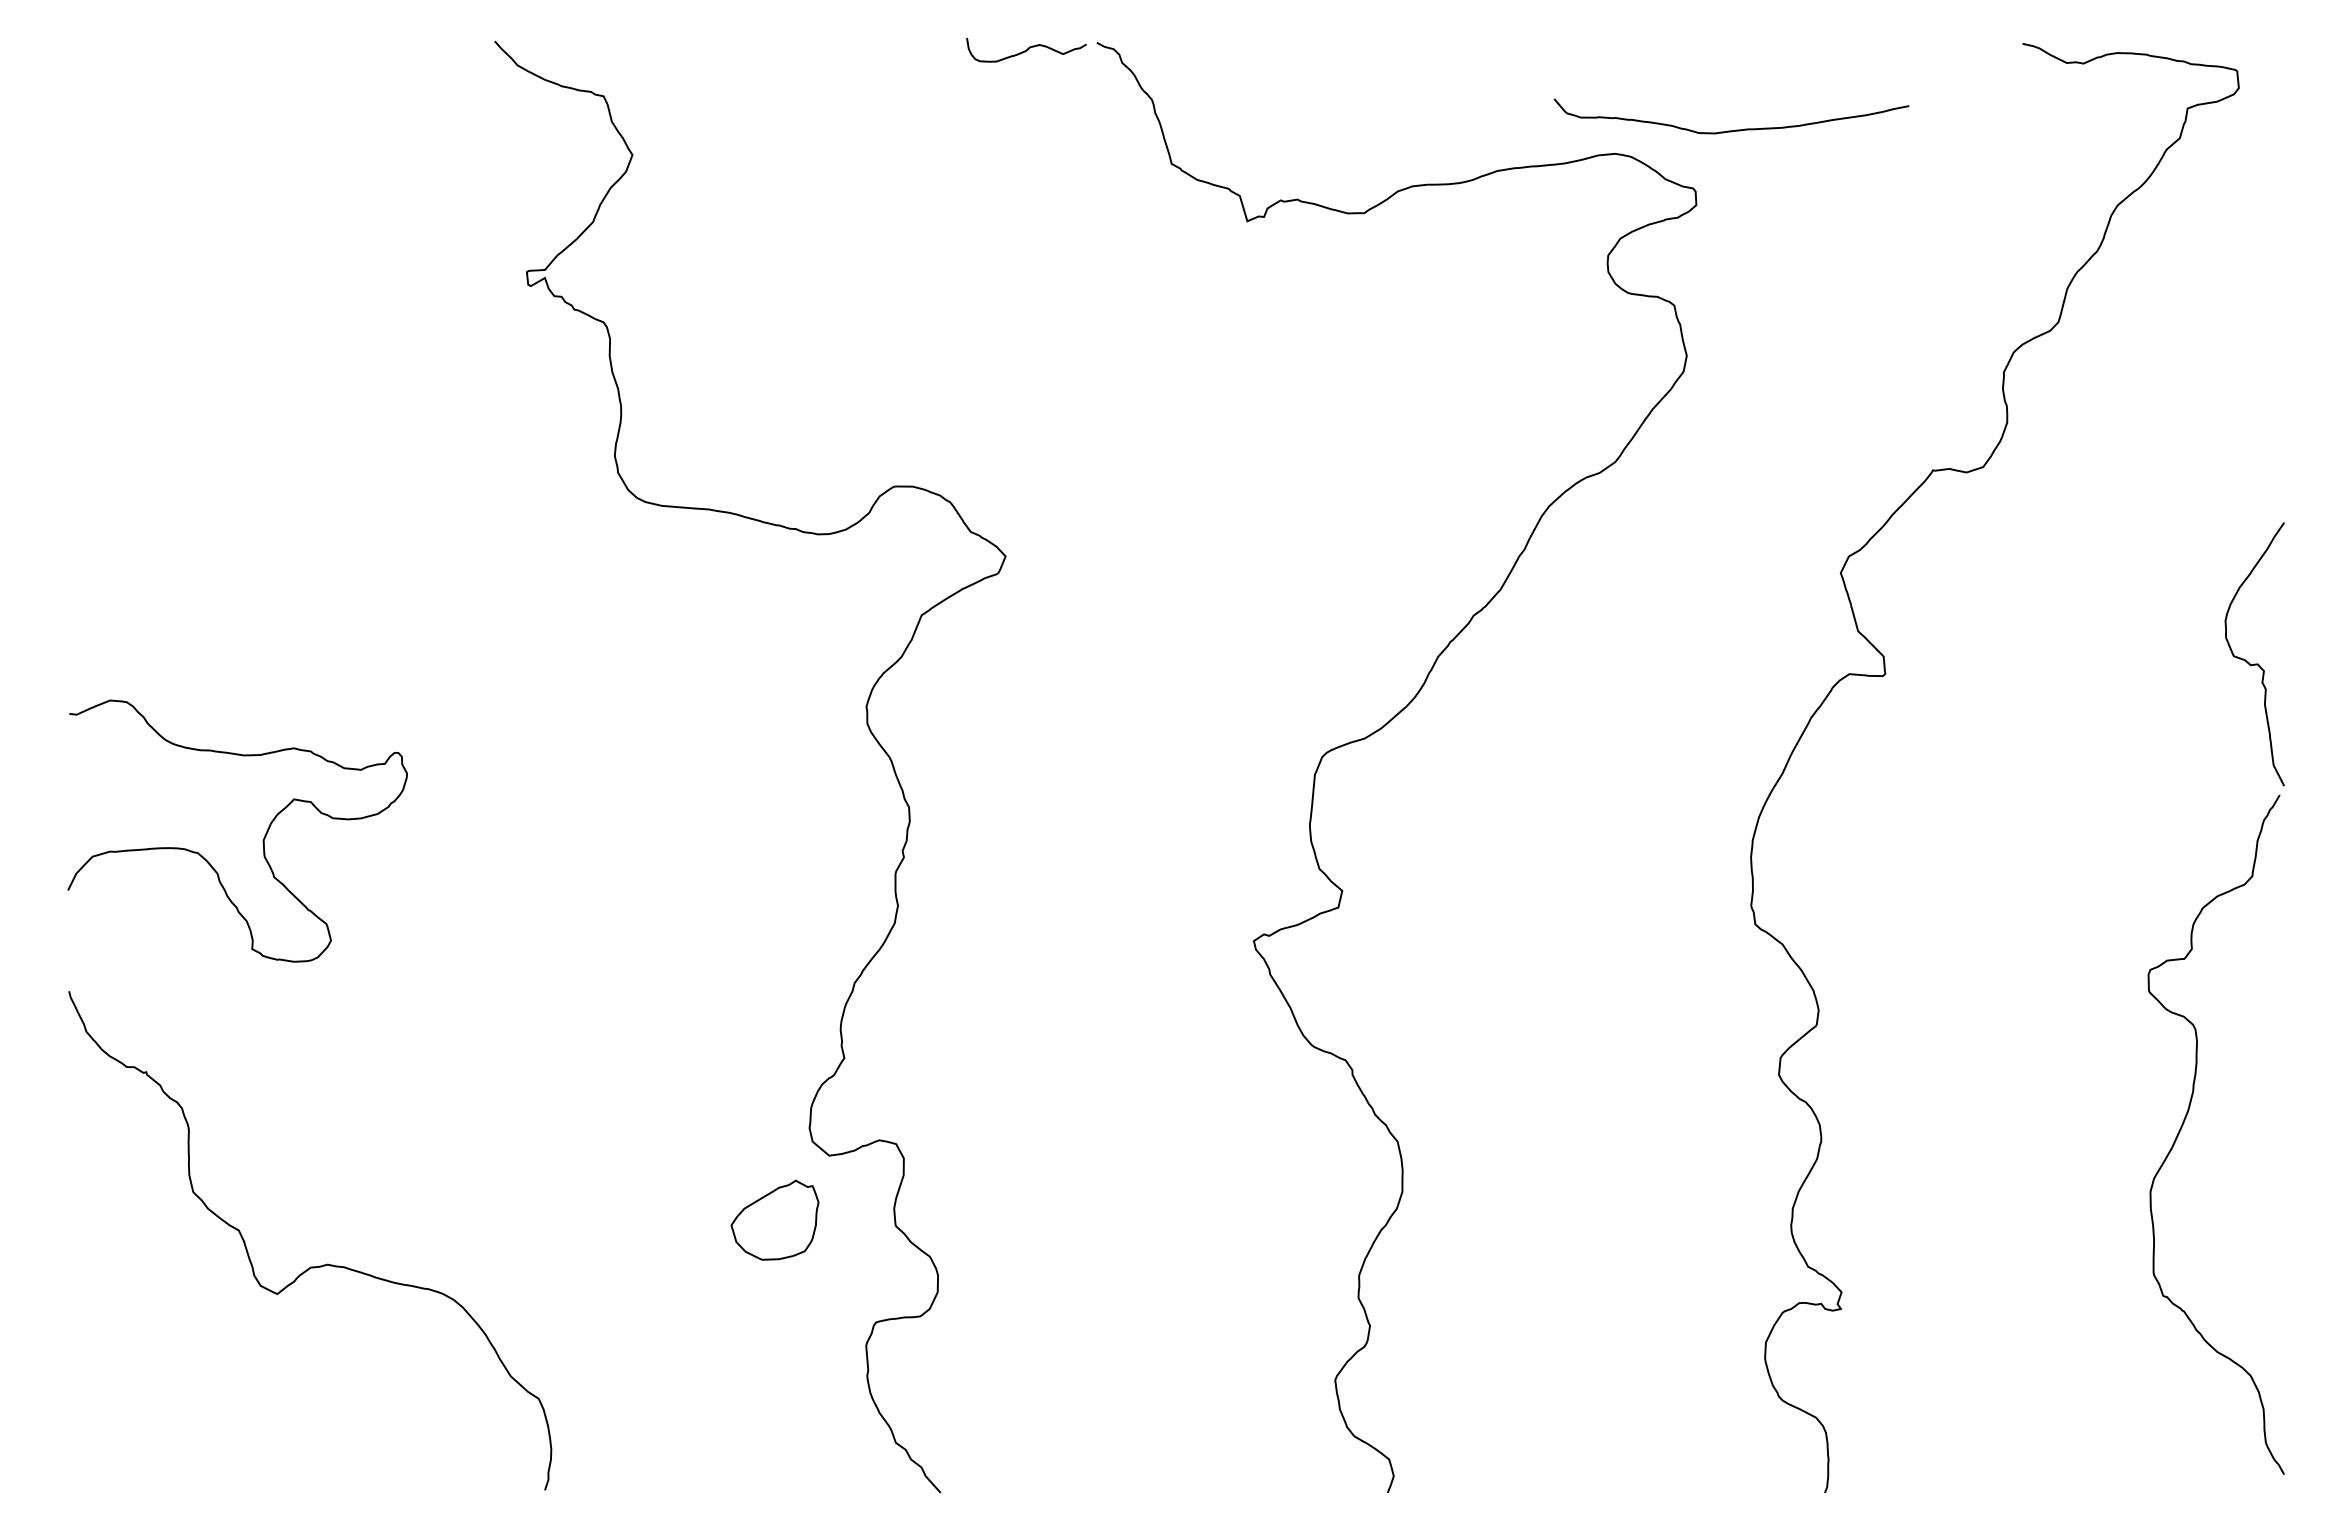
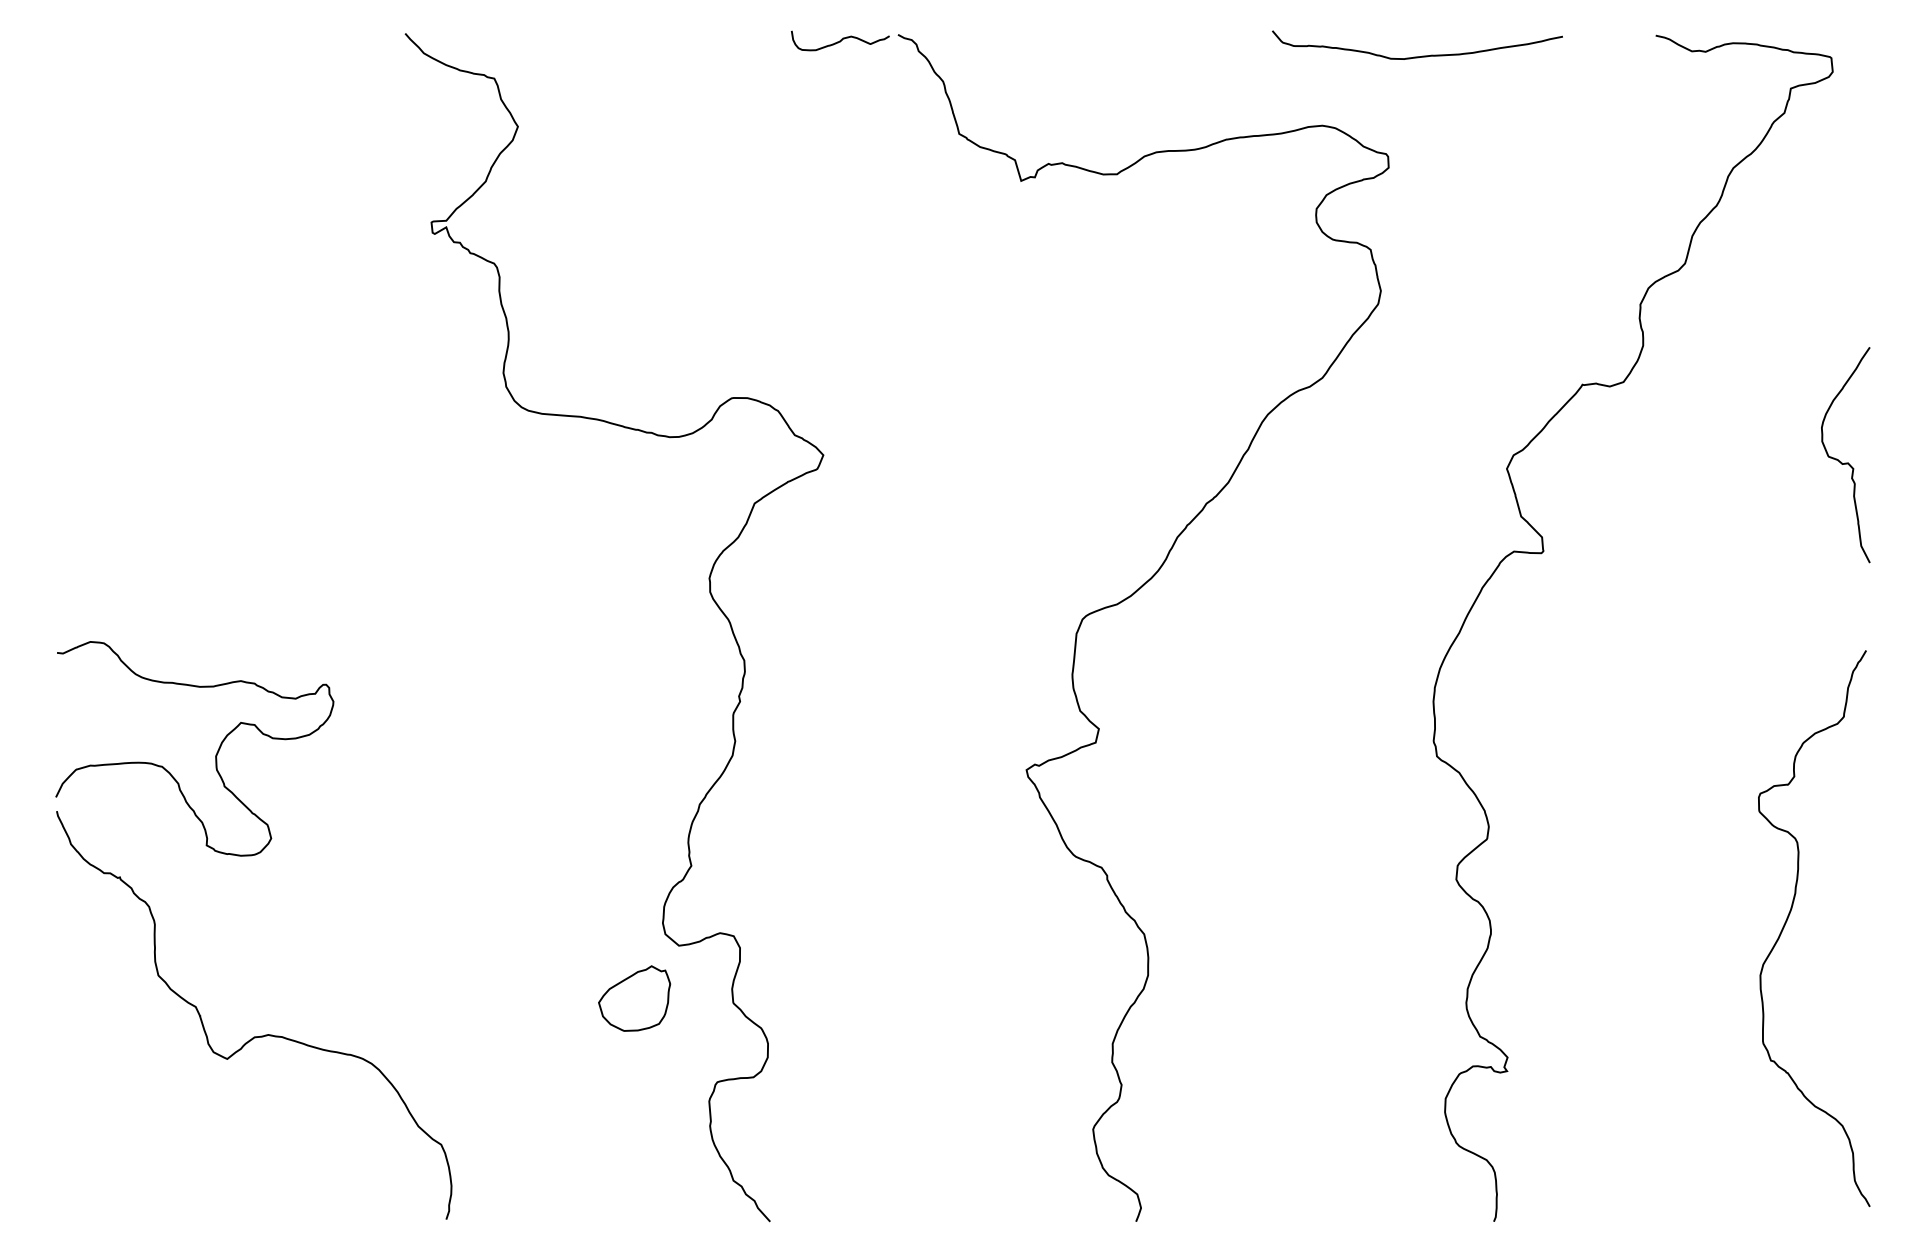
curve: (1735, 129) -> (1420, 55), moved
curve: (2254, 663) -> (1845, 462), moved
curve: (263, 837) -> (215, 754), moved

